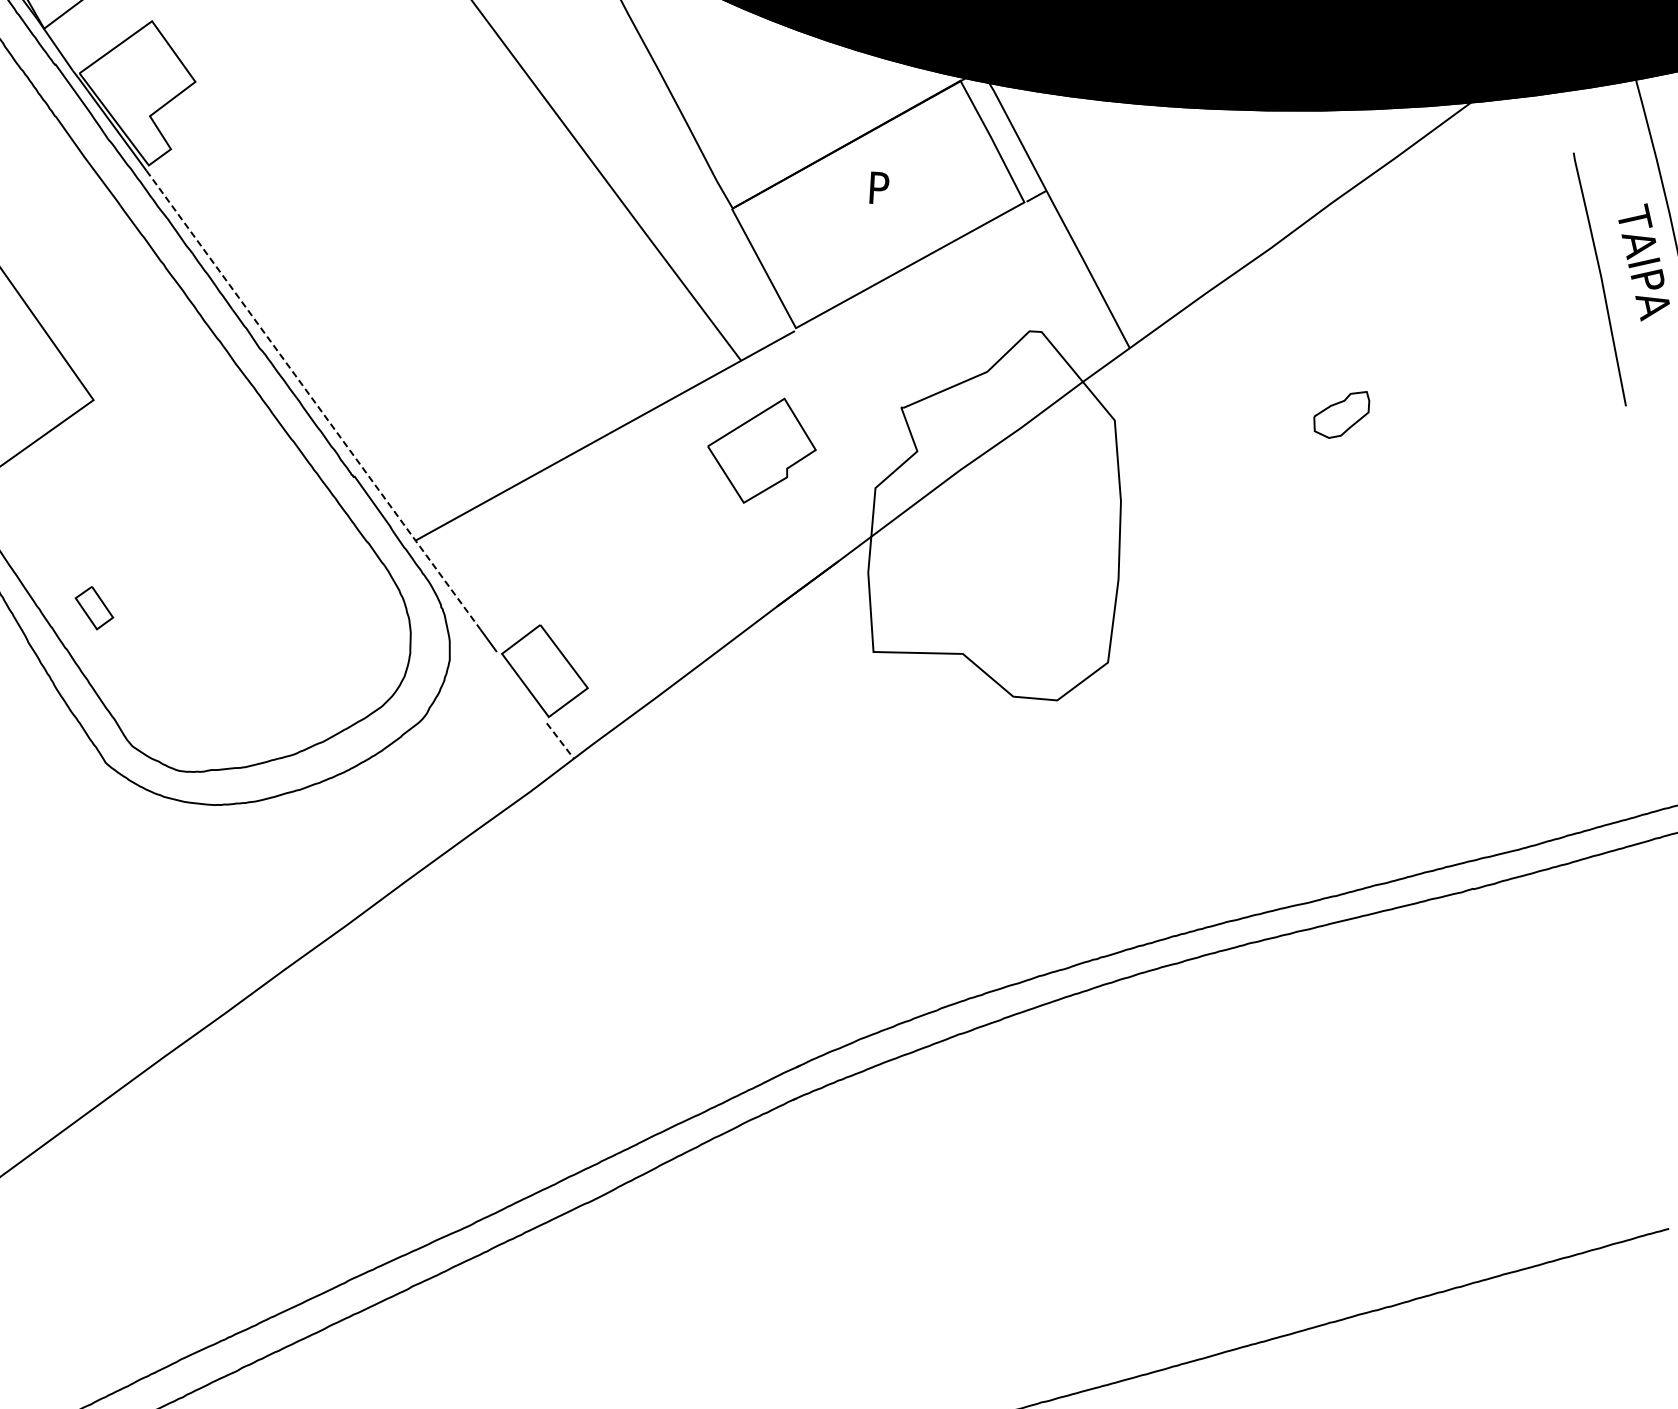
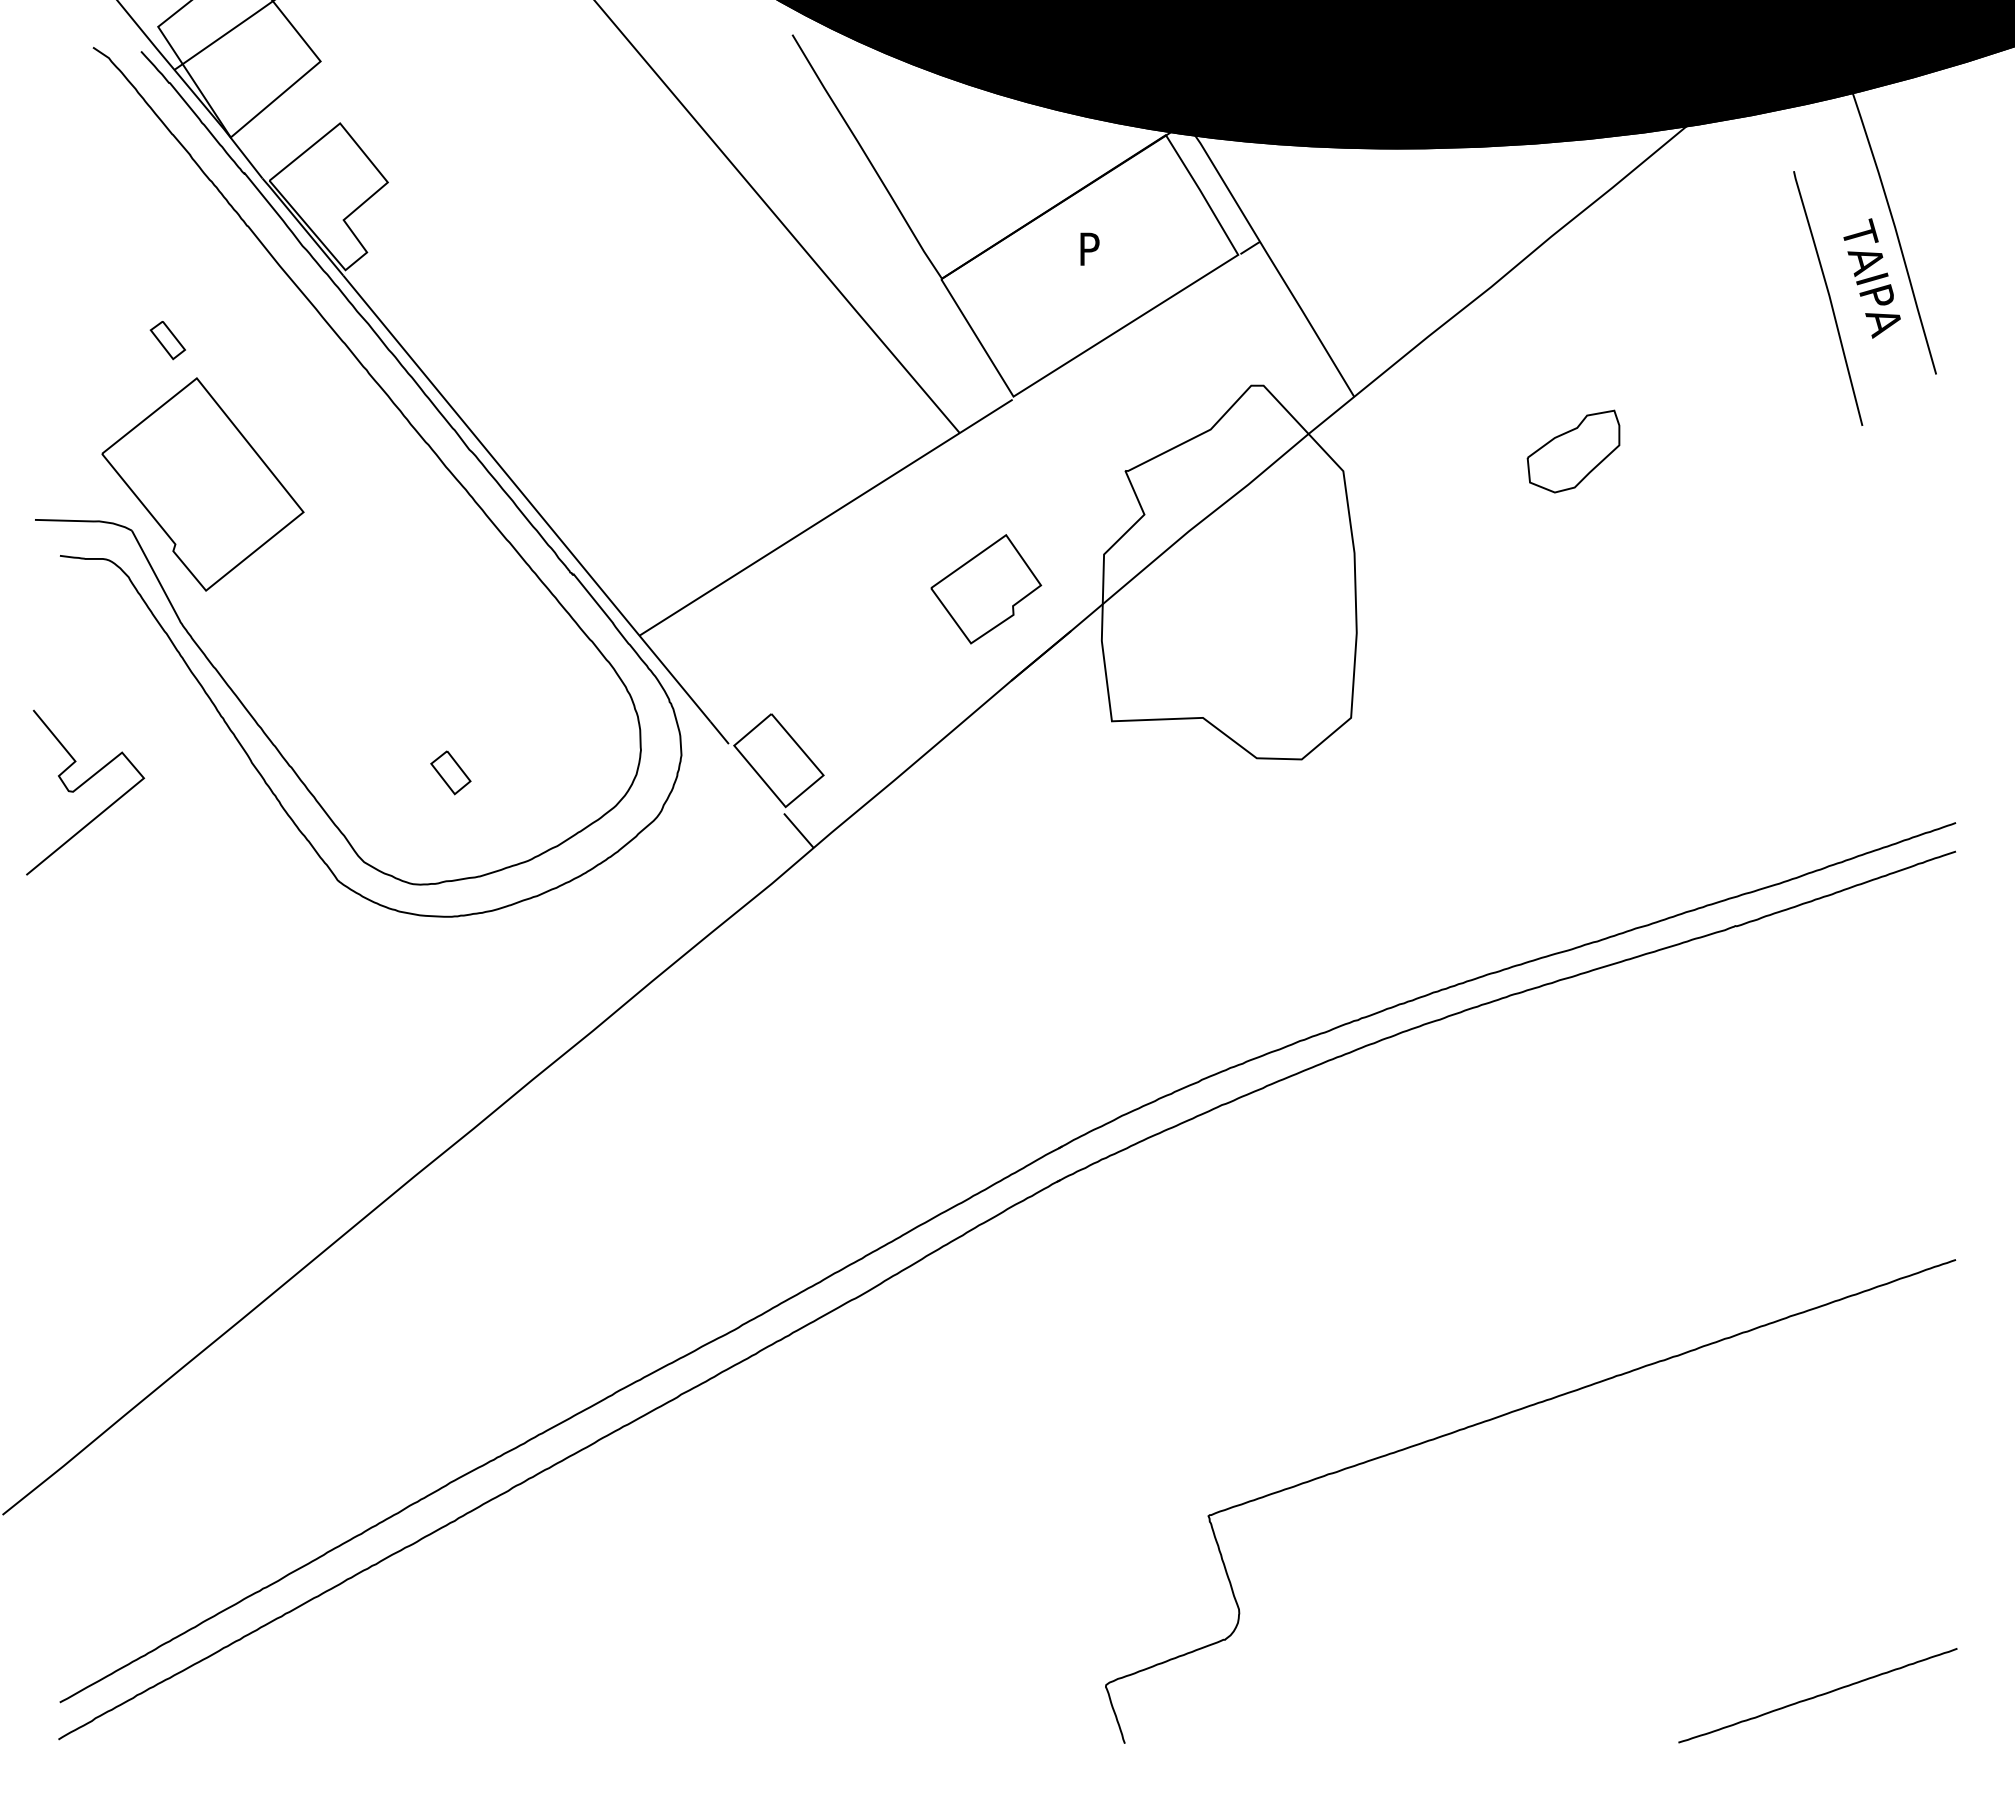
line: (313, 400) -> (527, 499), dashed -> solid
part: (1341, 414) -> (1573, 451), size x1.67
part: (762, 450) -> (986, 589), moved
part: (94, 607) -> (450, 772), moved
line: (560, 740) -> (798, 830), dashed -> solid

